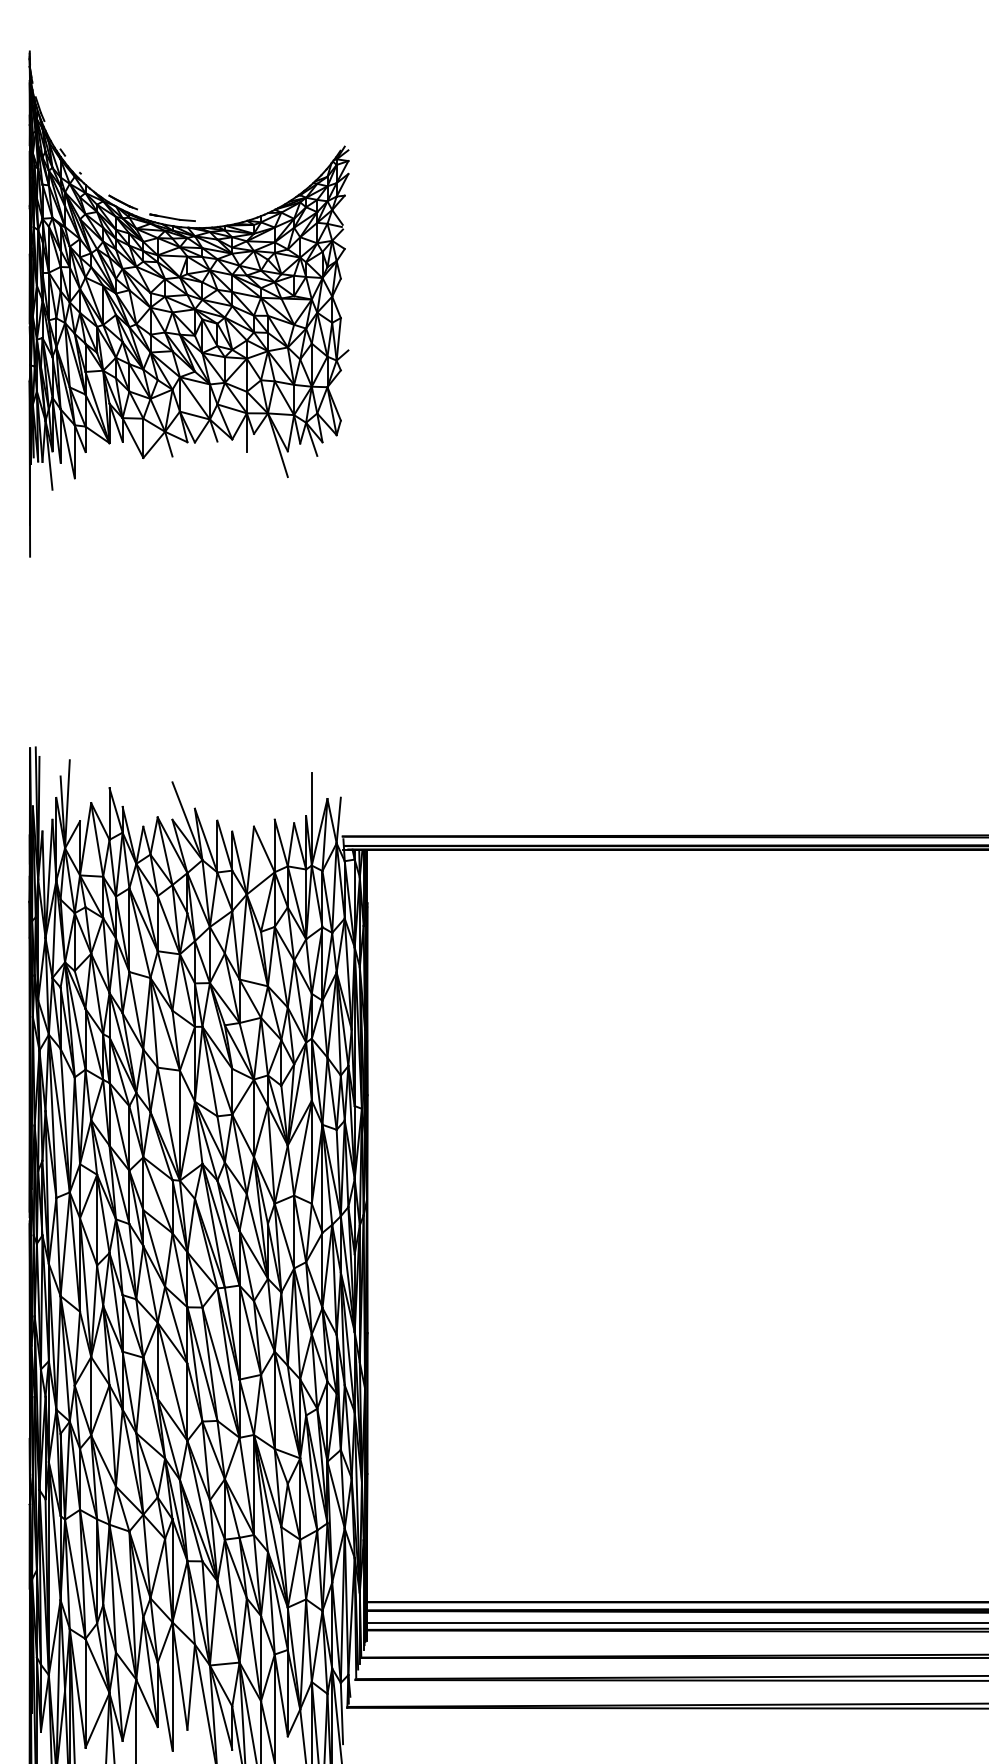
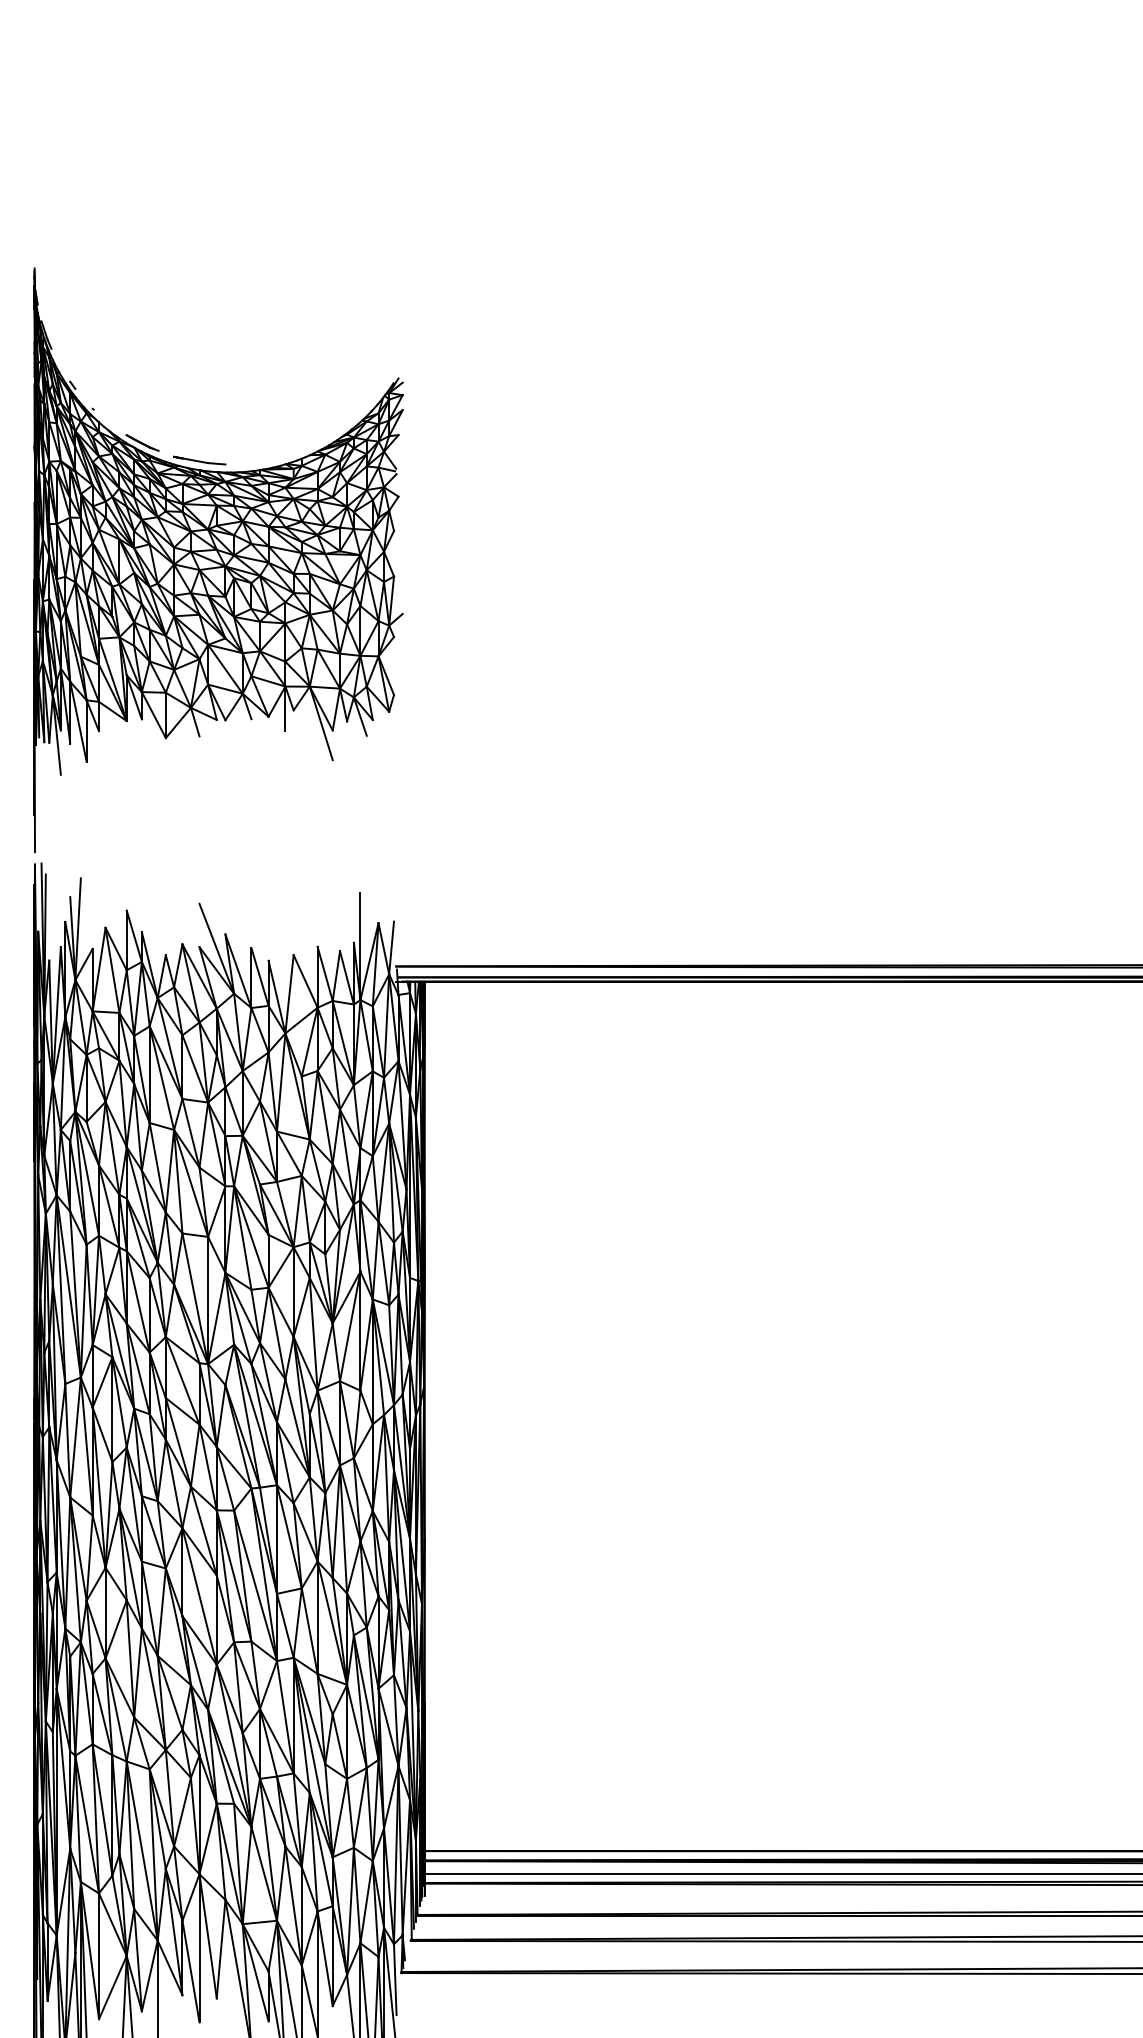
part: (188, 304) -> (218, 560), moved

